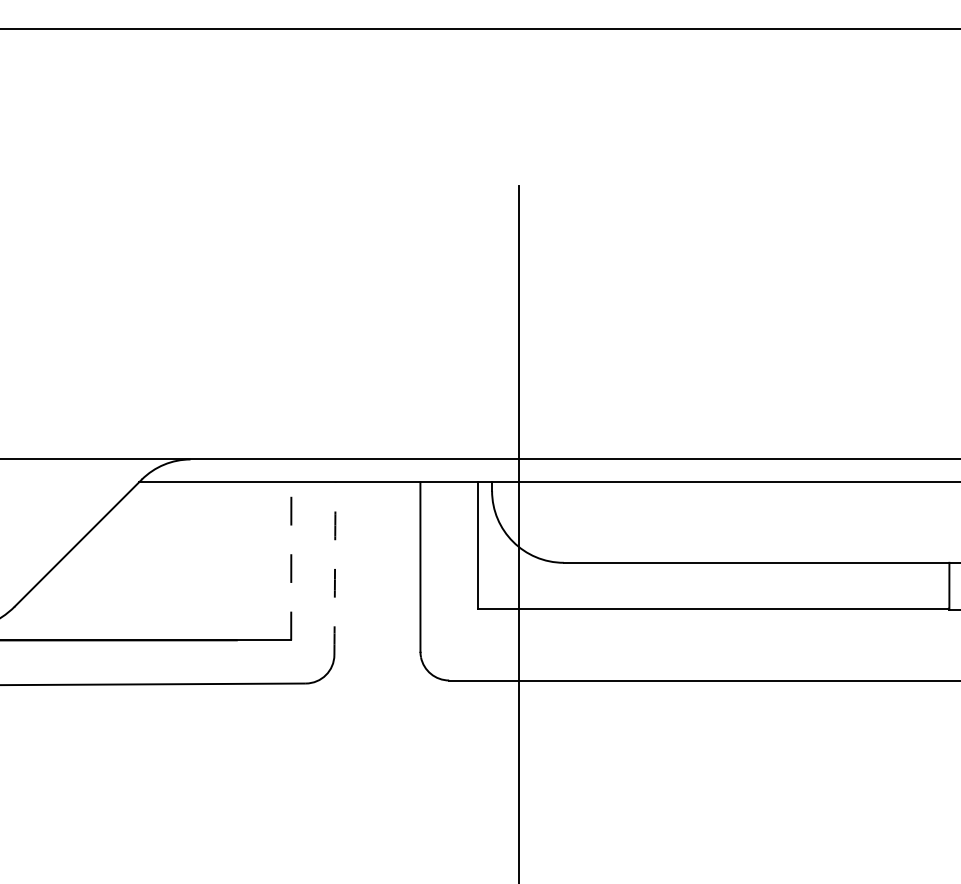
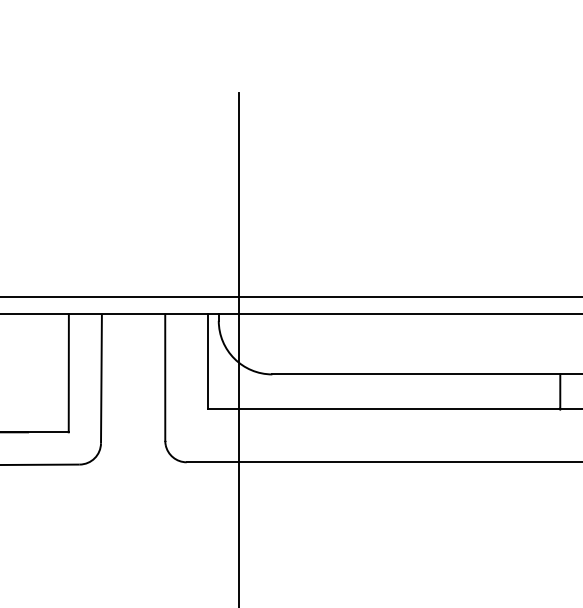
line: (291, 561) -> (68, 373), dashed -> solid
arc: (335, 568) -> (101, 378), dashed -> solid

